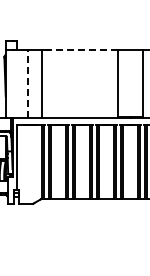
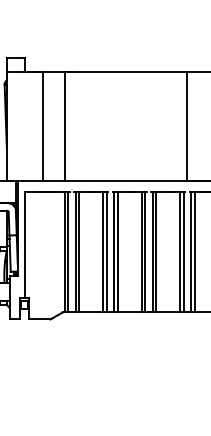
line: (80, 49) -> (126, 71), dashed -> solid
line: (28, 83) -> (43, 126), dashed -> solid

